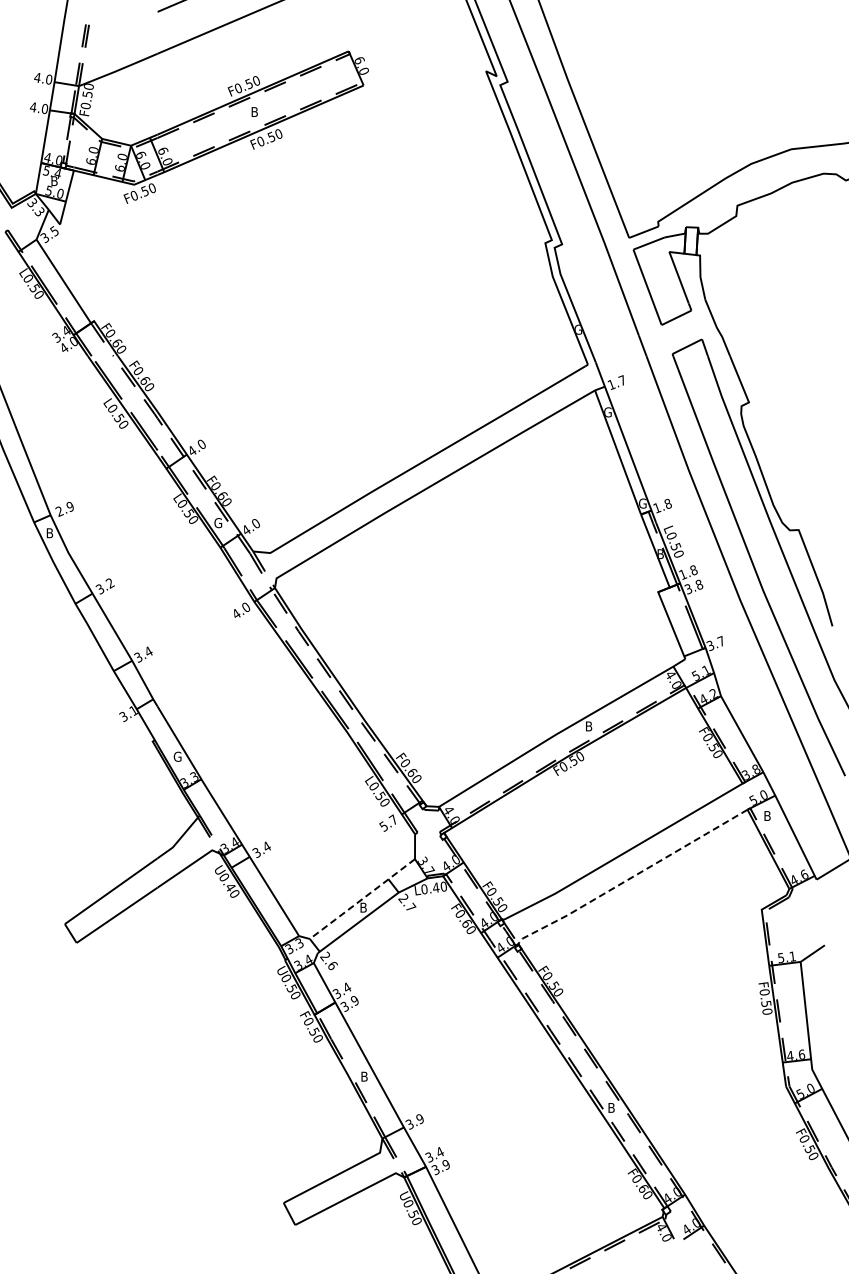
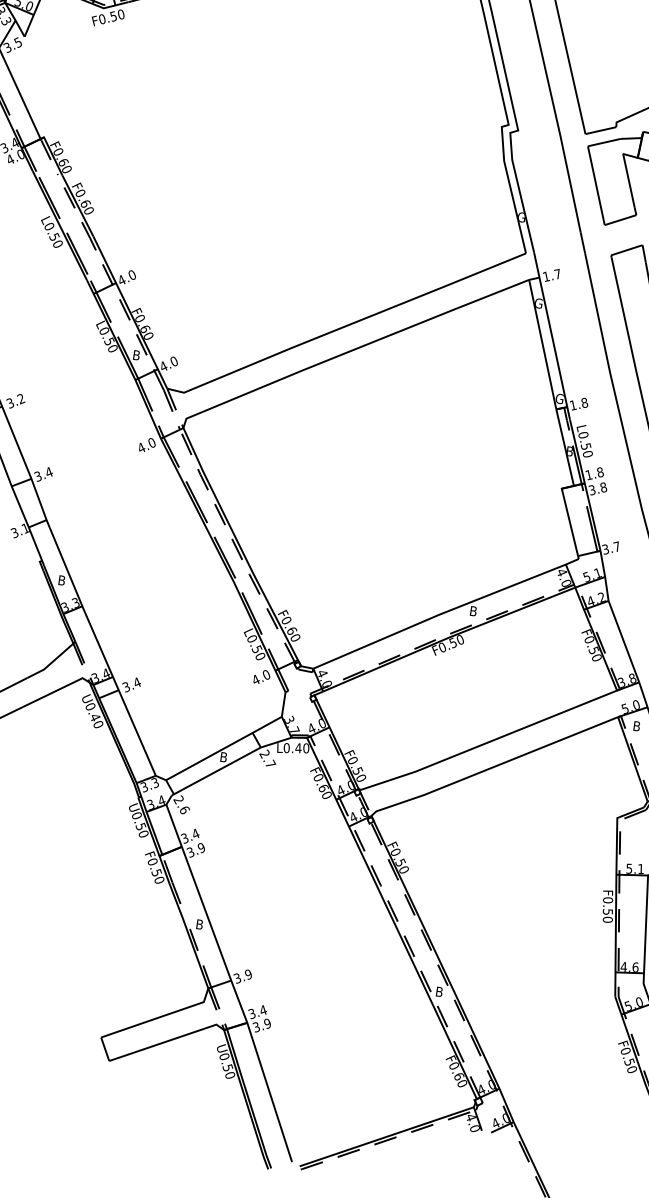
text: (218, 523) -> (137, 355), G -> B
text: (177, 756) -> (62, 580), G -> B
text: (388, 822) -> (261, 676), 5.7 -> 4.0
line: (631, 877) -> (493, 766), dashed -> solid
line: (363, 898) -> (225, 748), dashed -> solid

